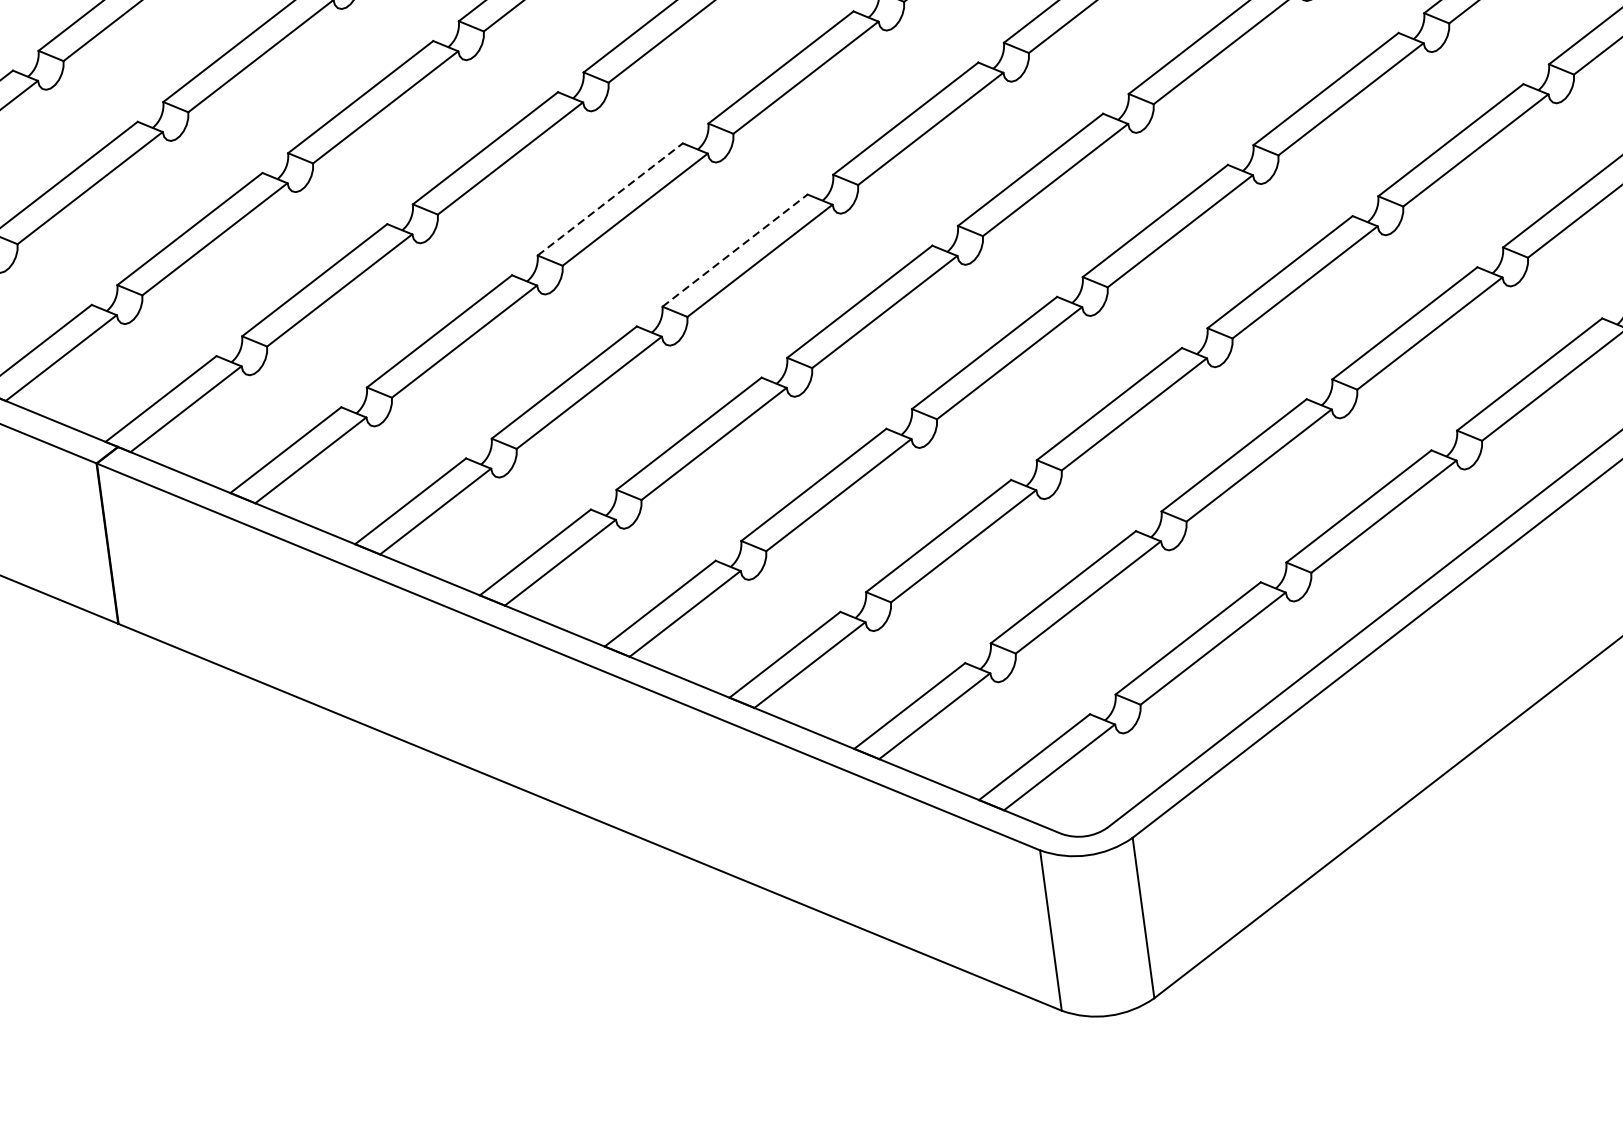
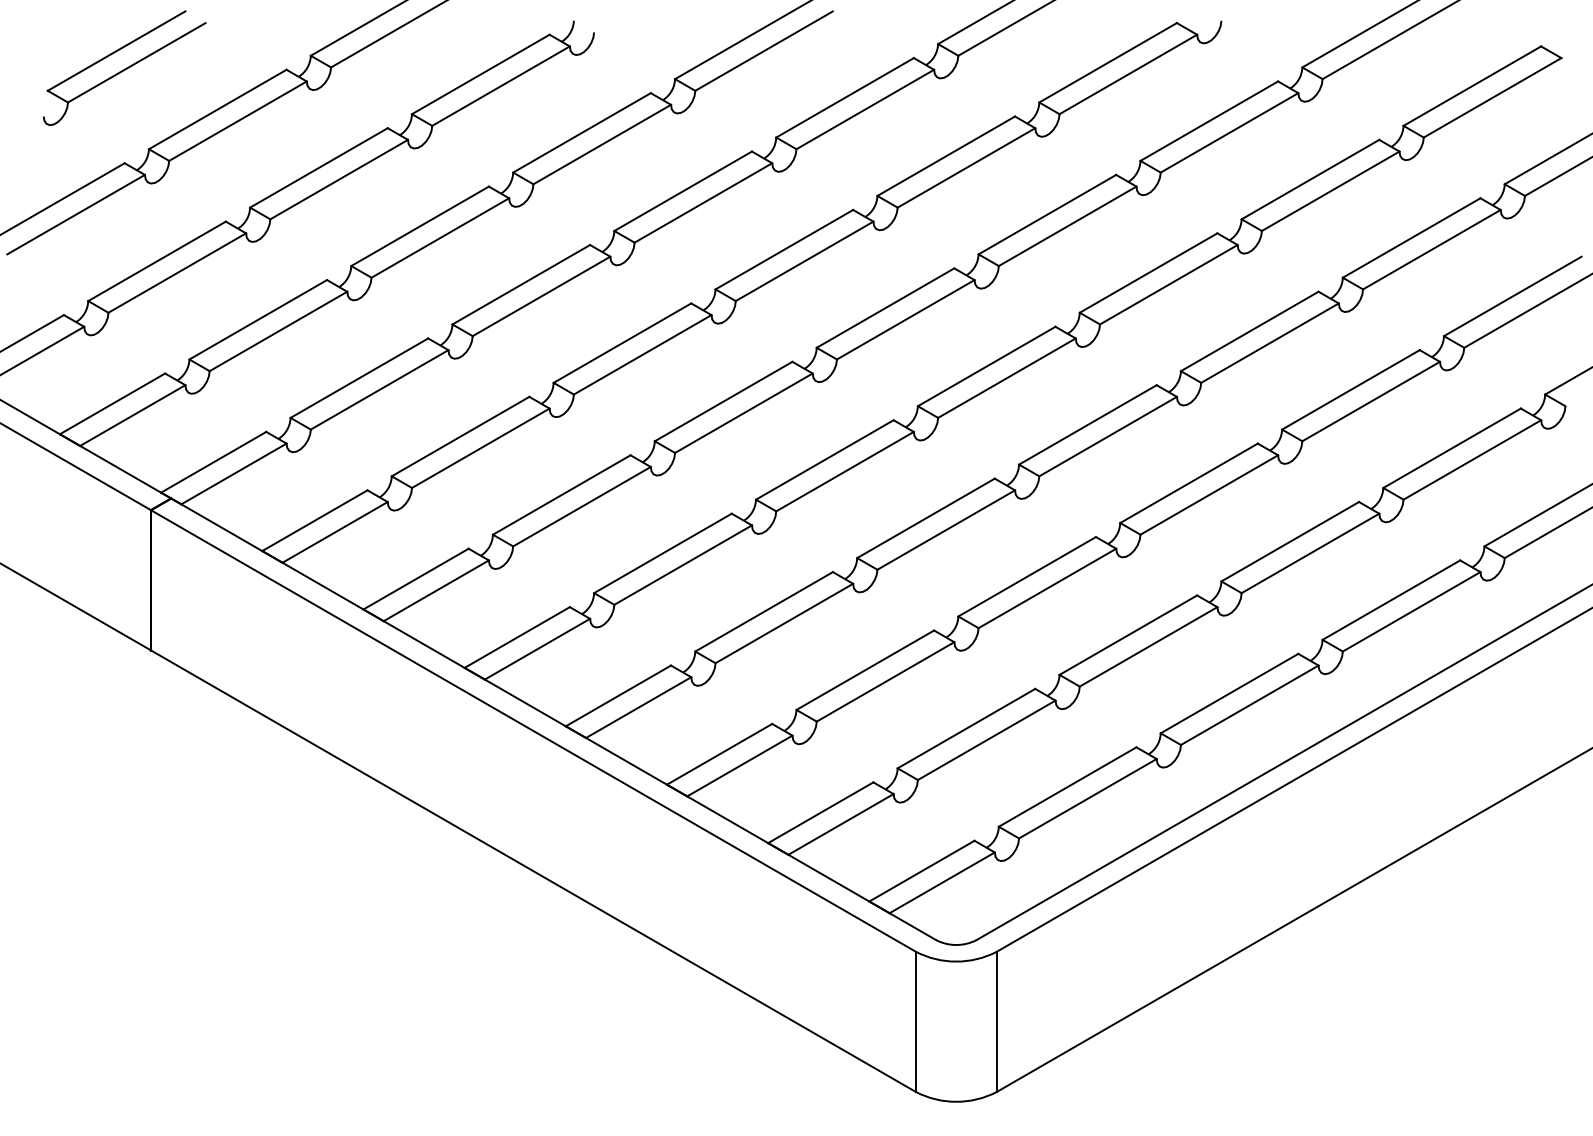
line: (610, 198) -> (622, 342), dashed -> solid
line: (736, 250) -> (724, 401), dashed -> solid

